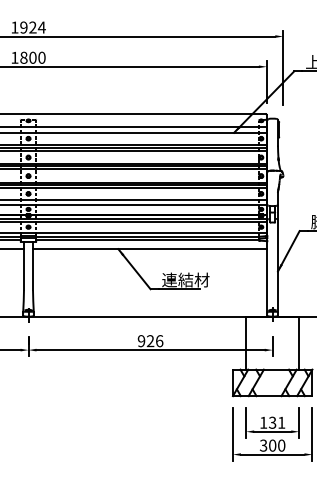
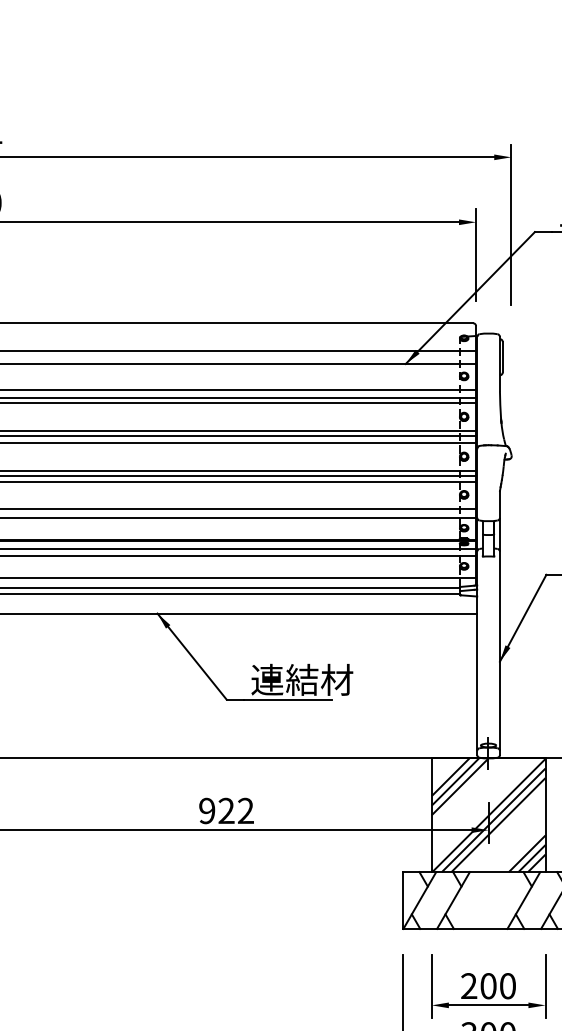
text: (159, 341) -> (245, 811), 926 -> 922
hatch: (272, 342) -> (488, 813), added
text: (272, 422) -> (488, 985), 131 -> 200

